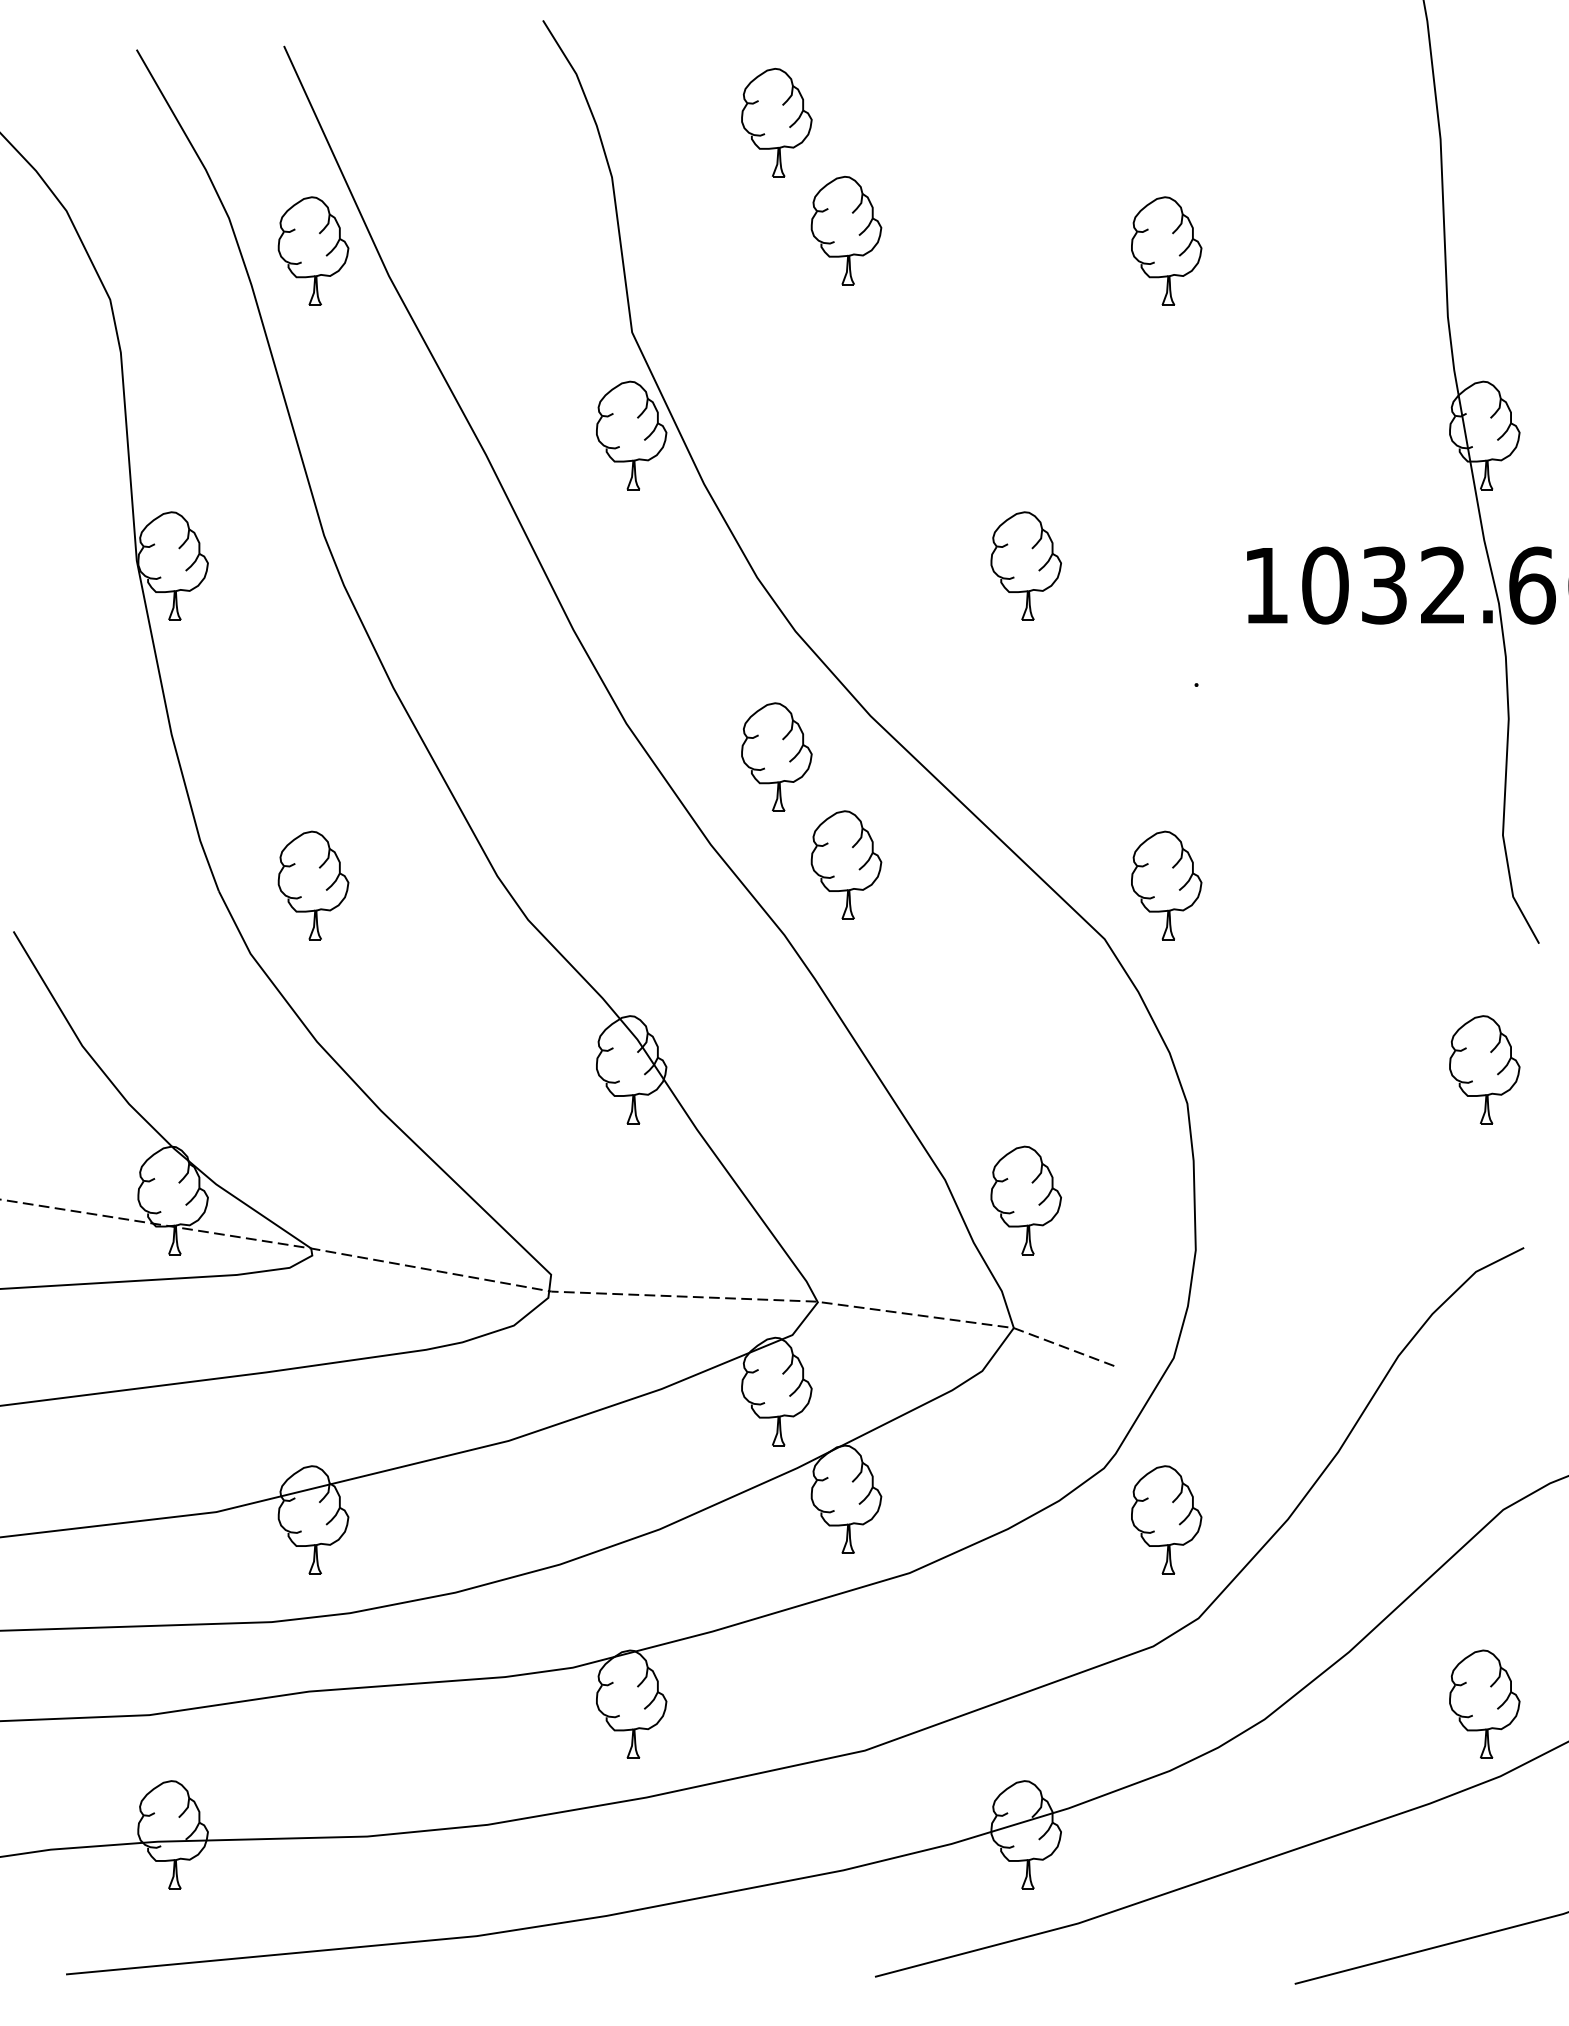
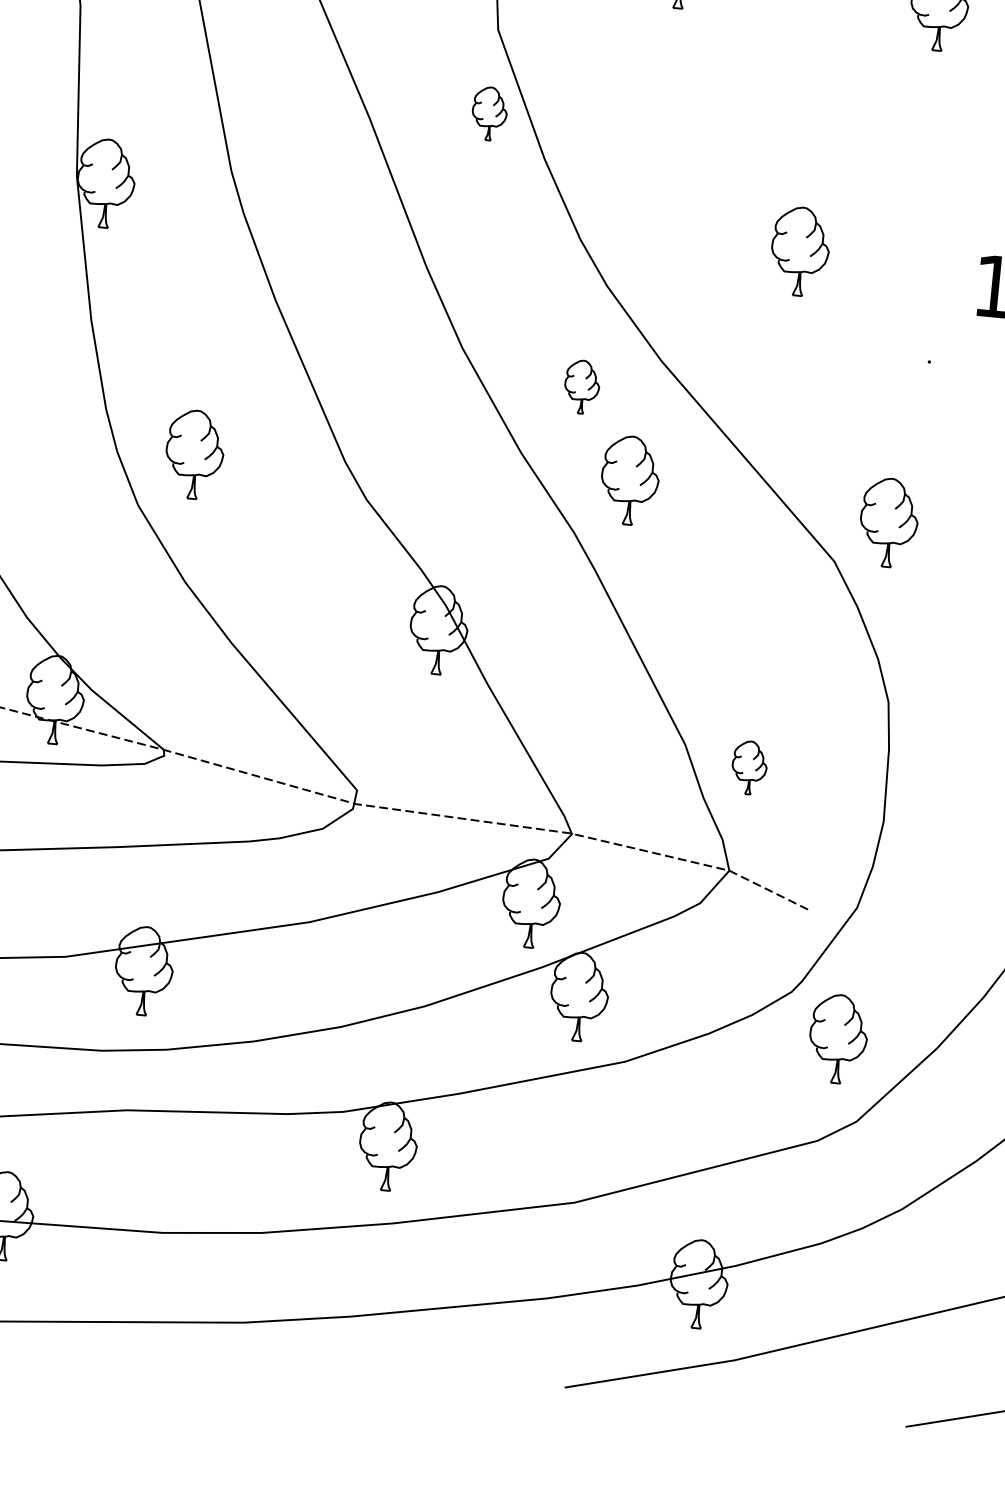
part: (631, 435) -> (489, 113), size x0.6
part: (776, 756) -> (581, 386), size x0.6
part: (1025, 1200) -> (749, 767), size x0.6

